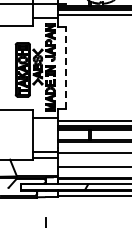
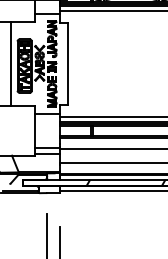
line: (65, 67) -> (67, 63), dashed -> solid
line: (9, 68) -> (11, 64), added

